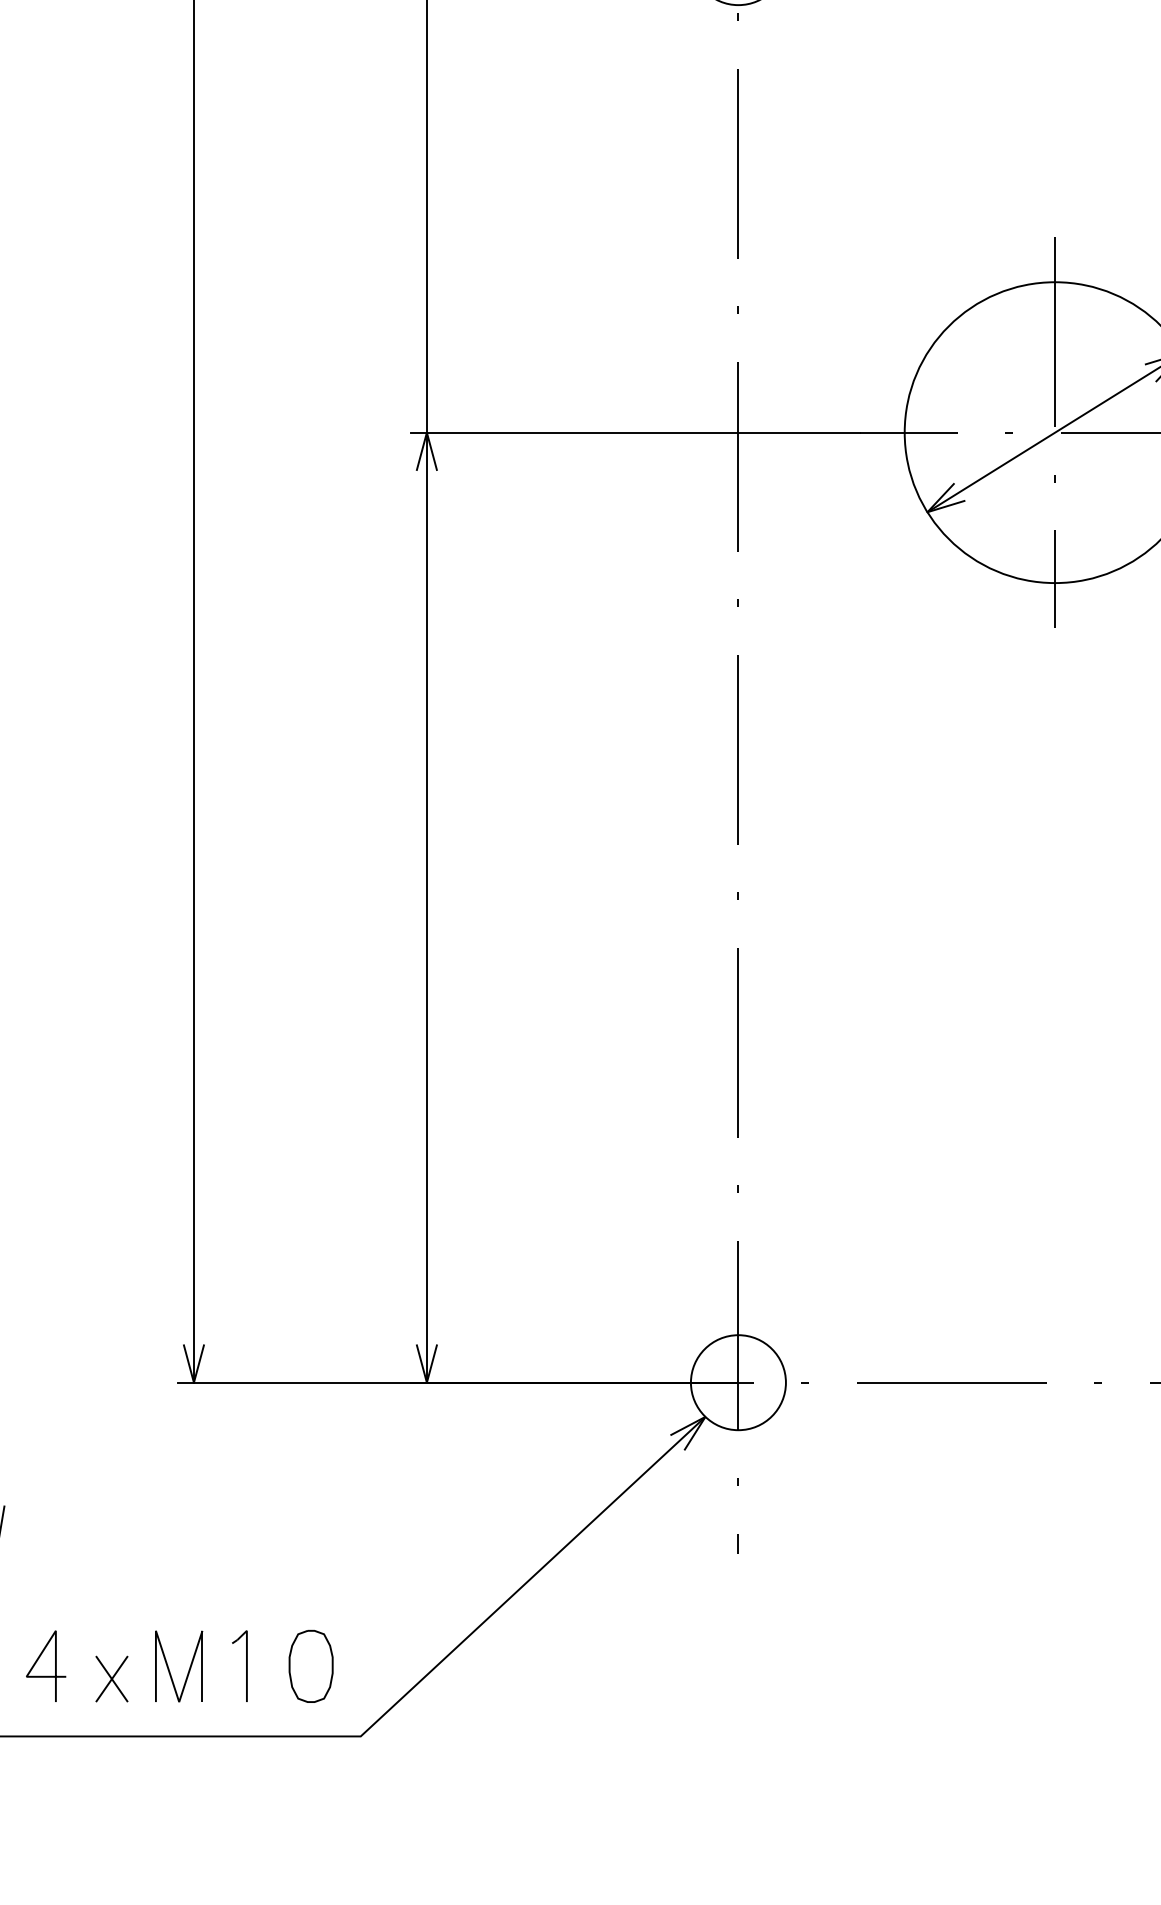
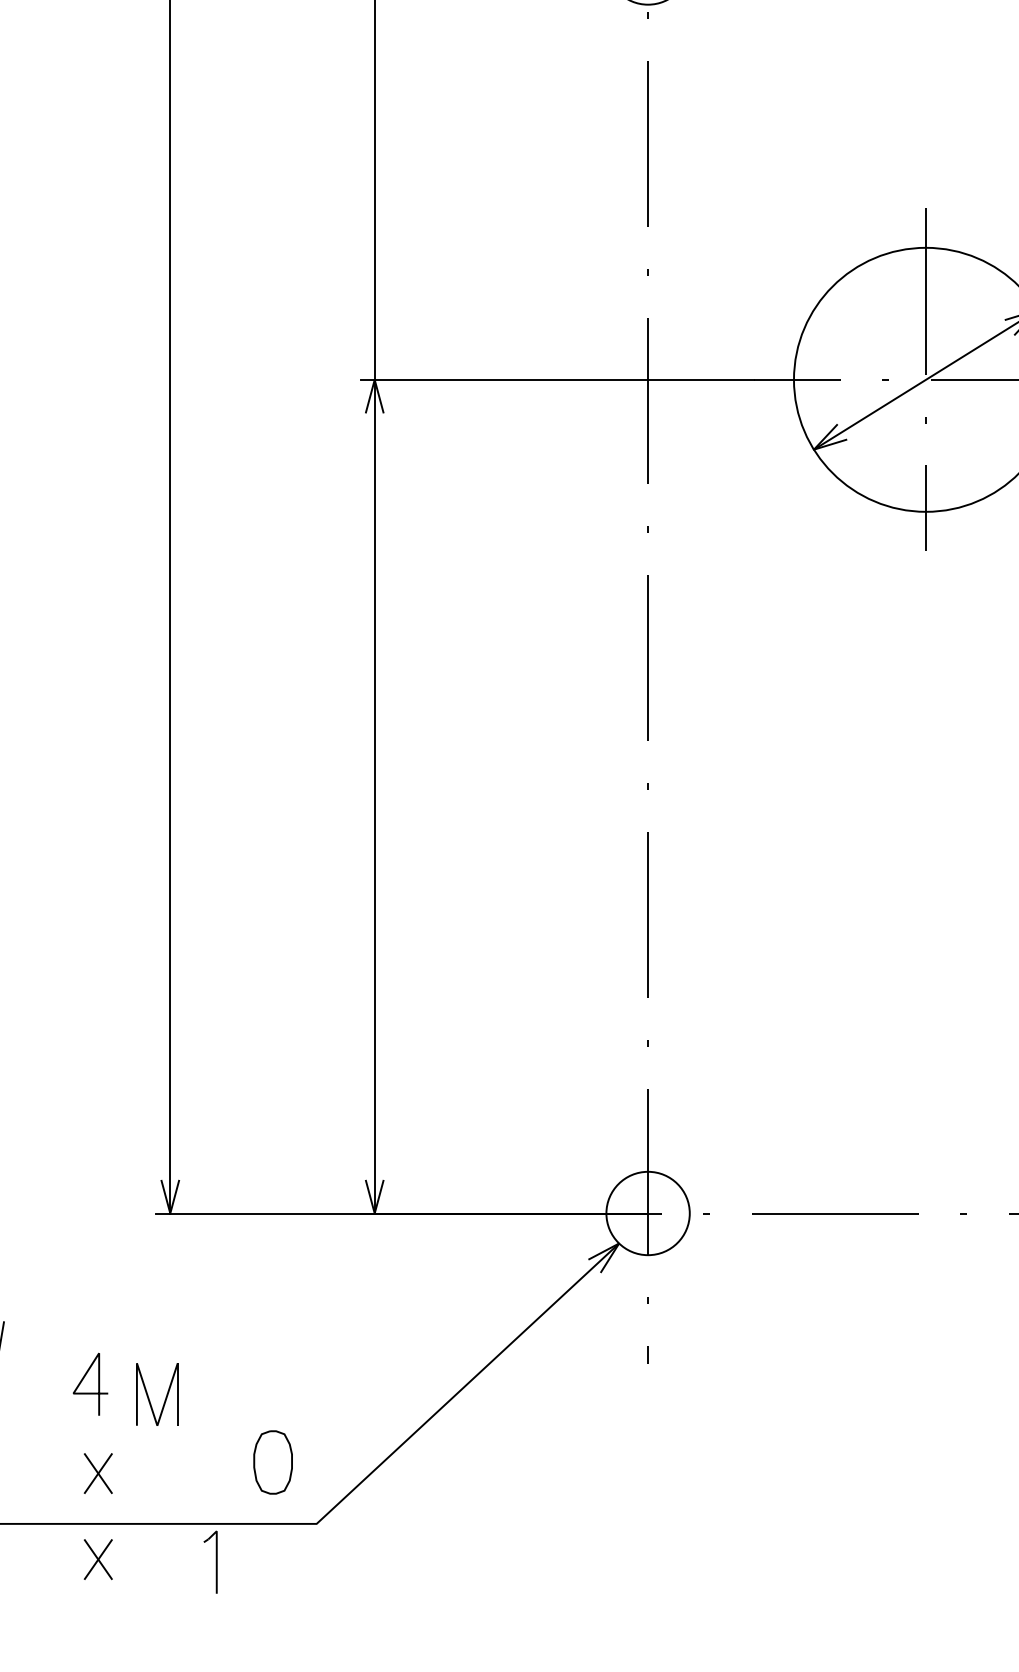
line: (39, 1659) -> (84, 1378), moved
part: (239, 1665) -> (210, 1561), moved
part: (170, 1669) -> (149, 1397), moved
part: (110, 1777) -> (97, 1559), added

